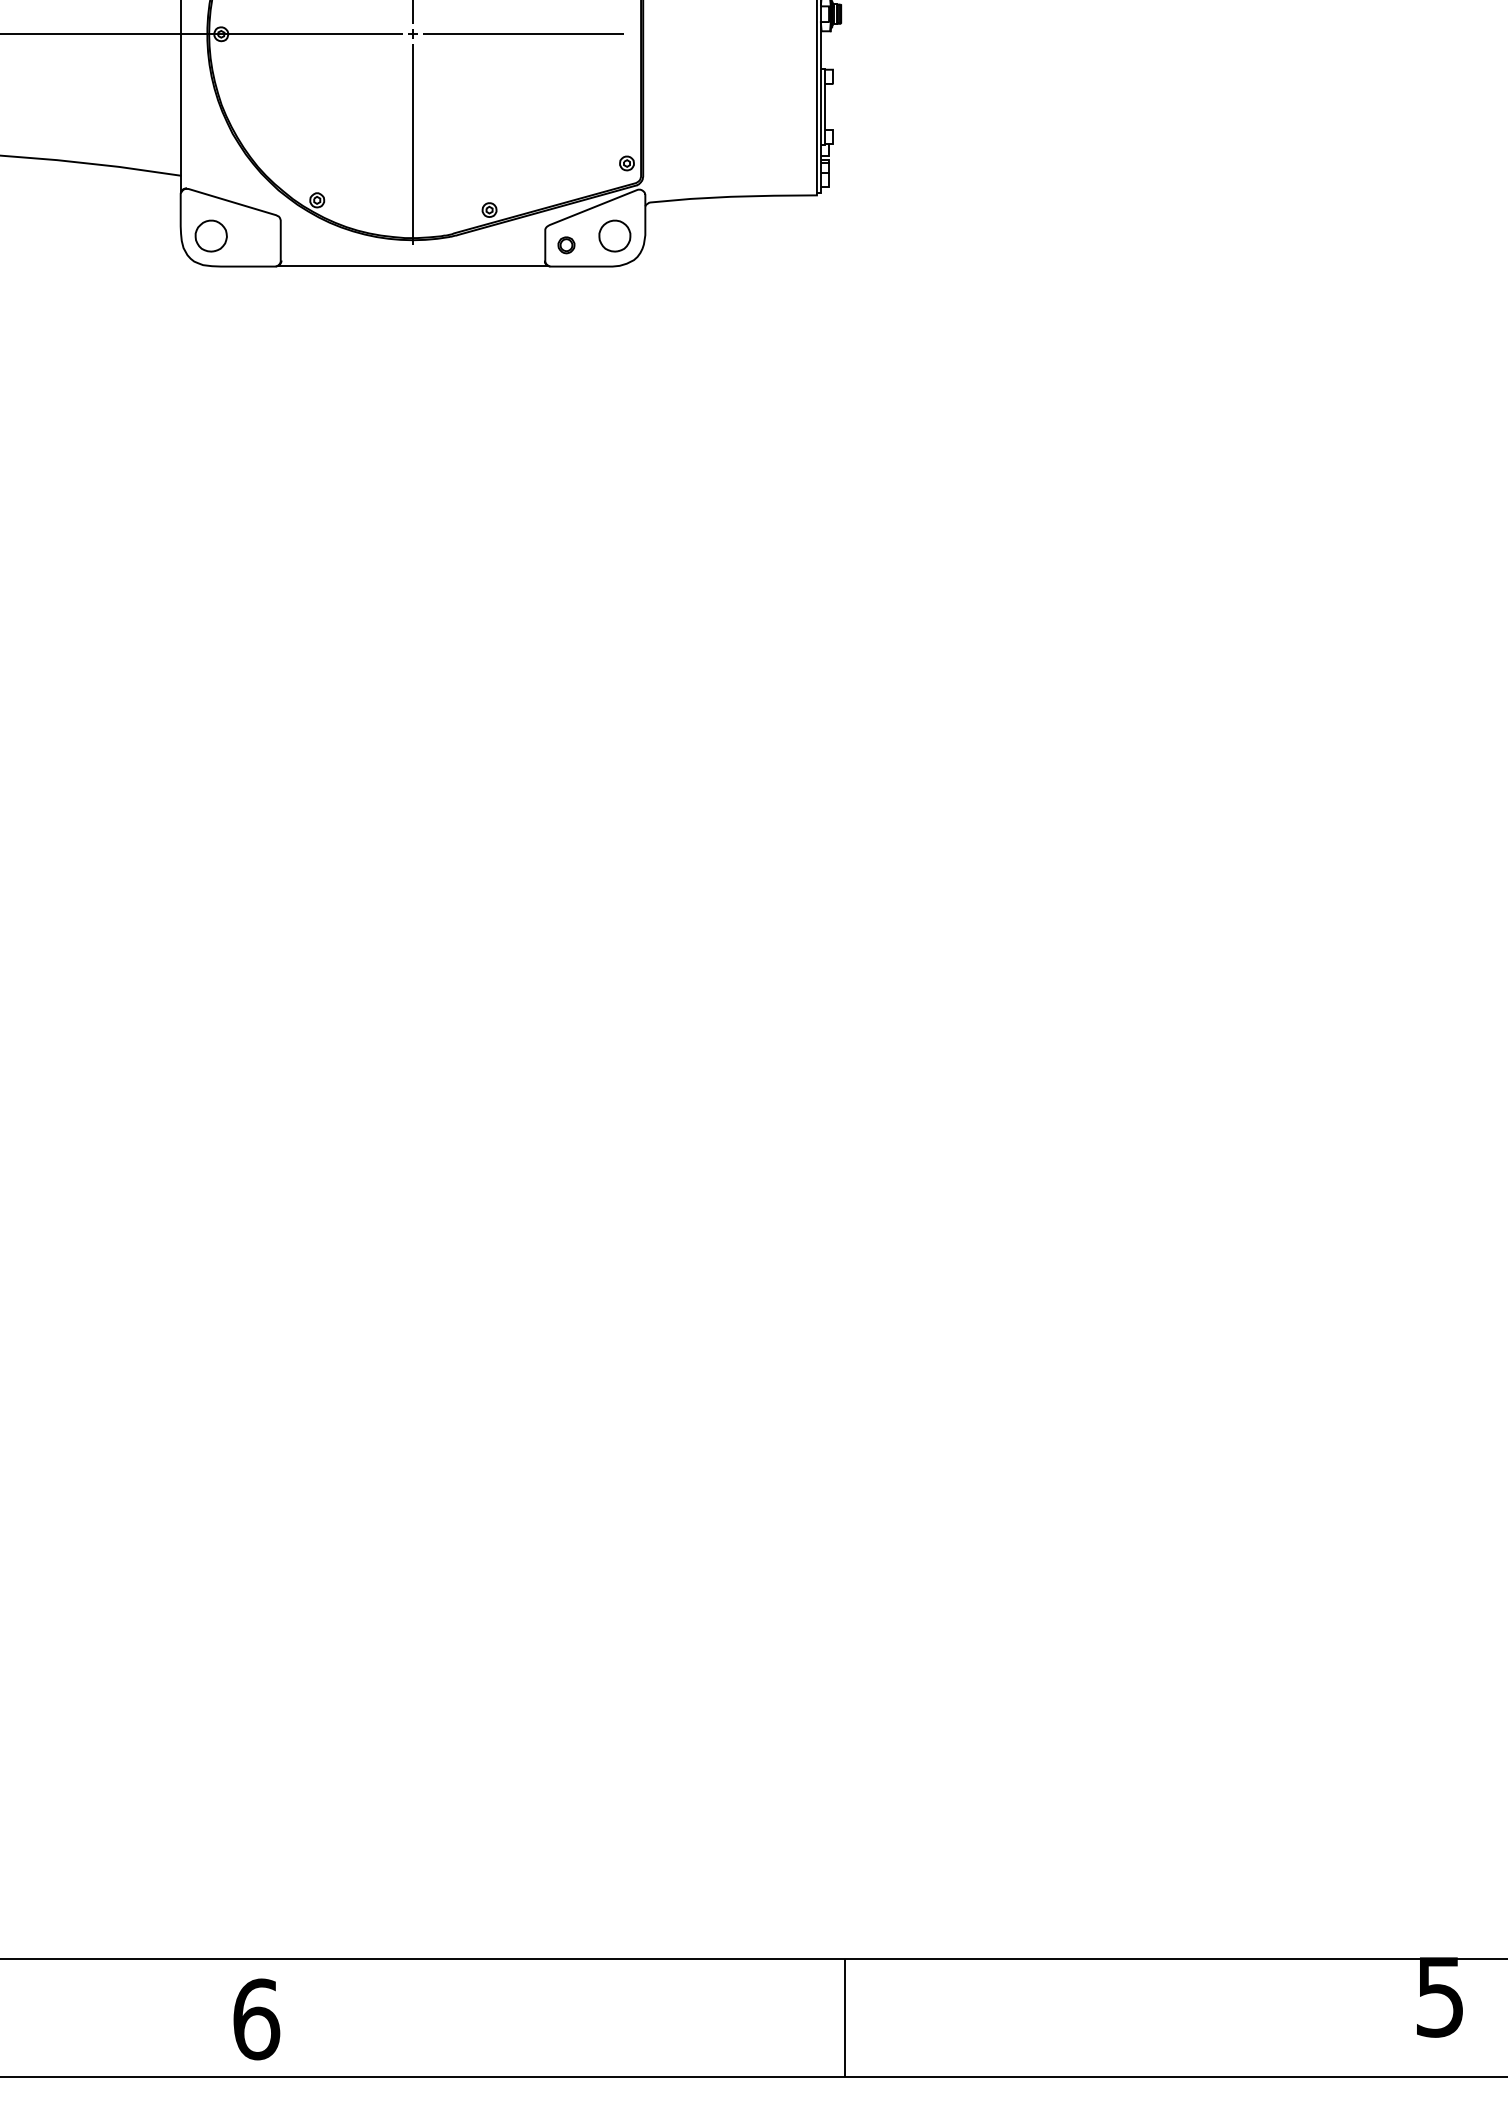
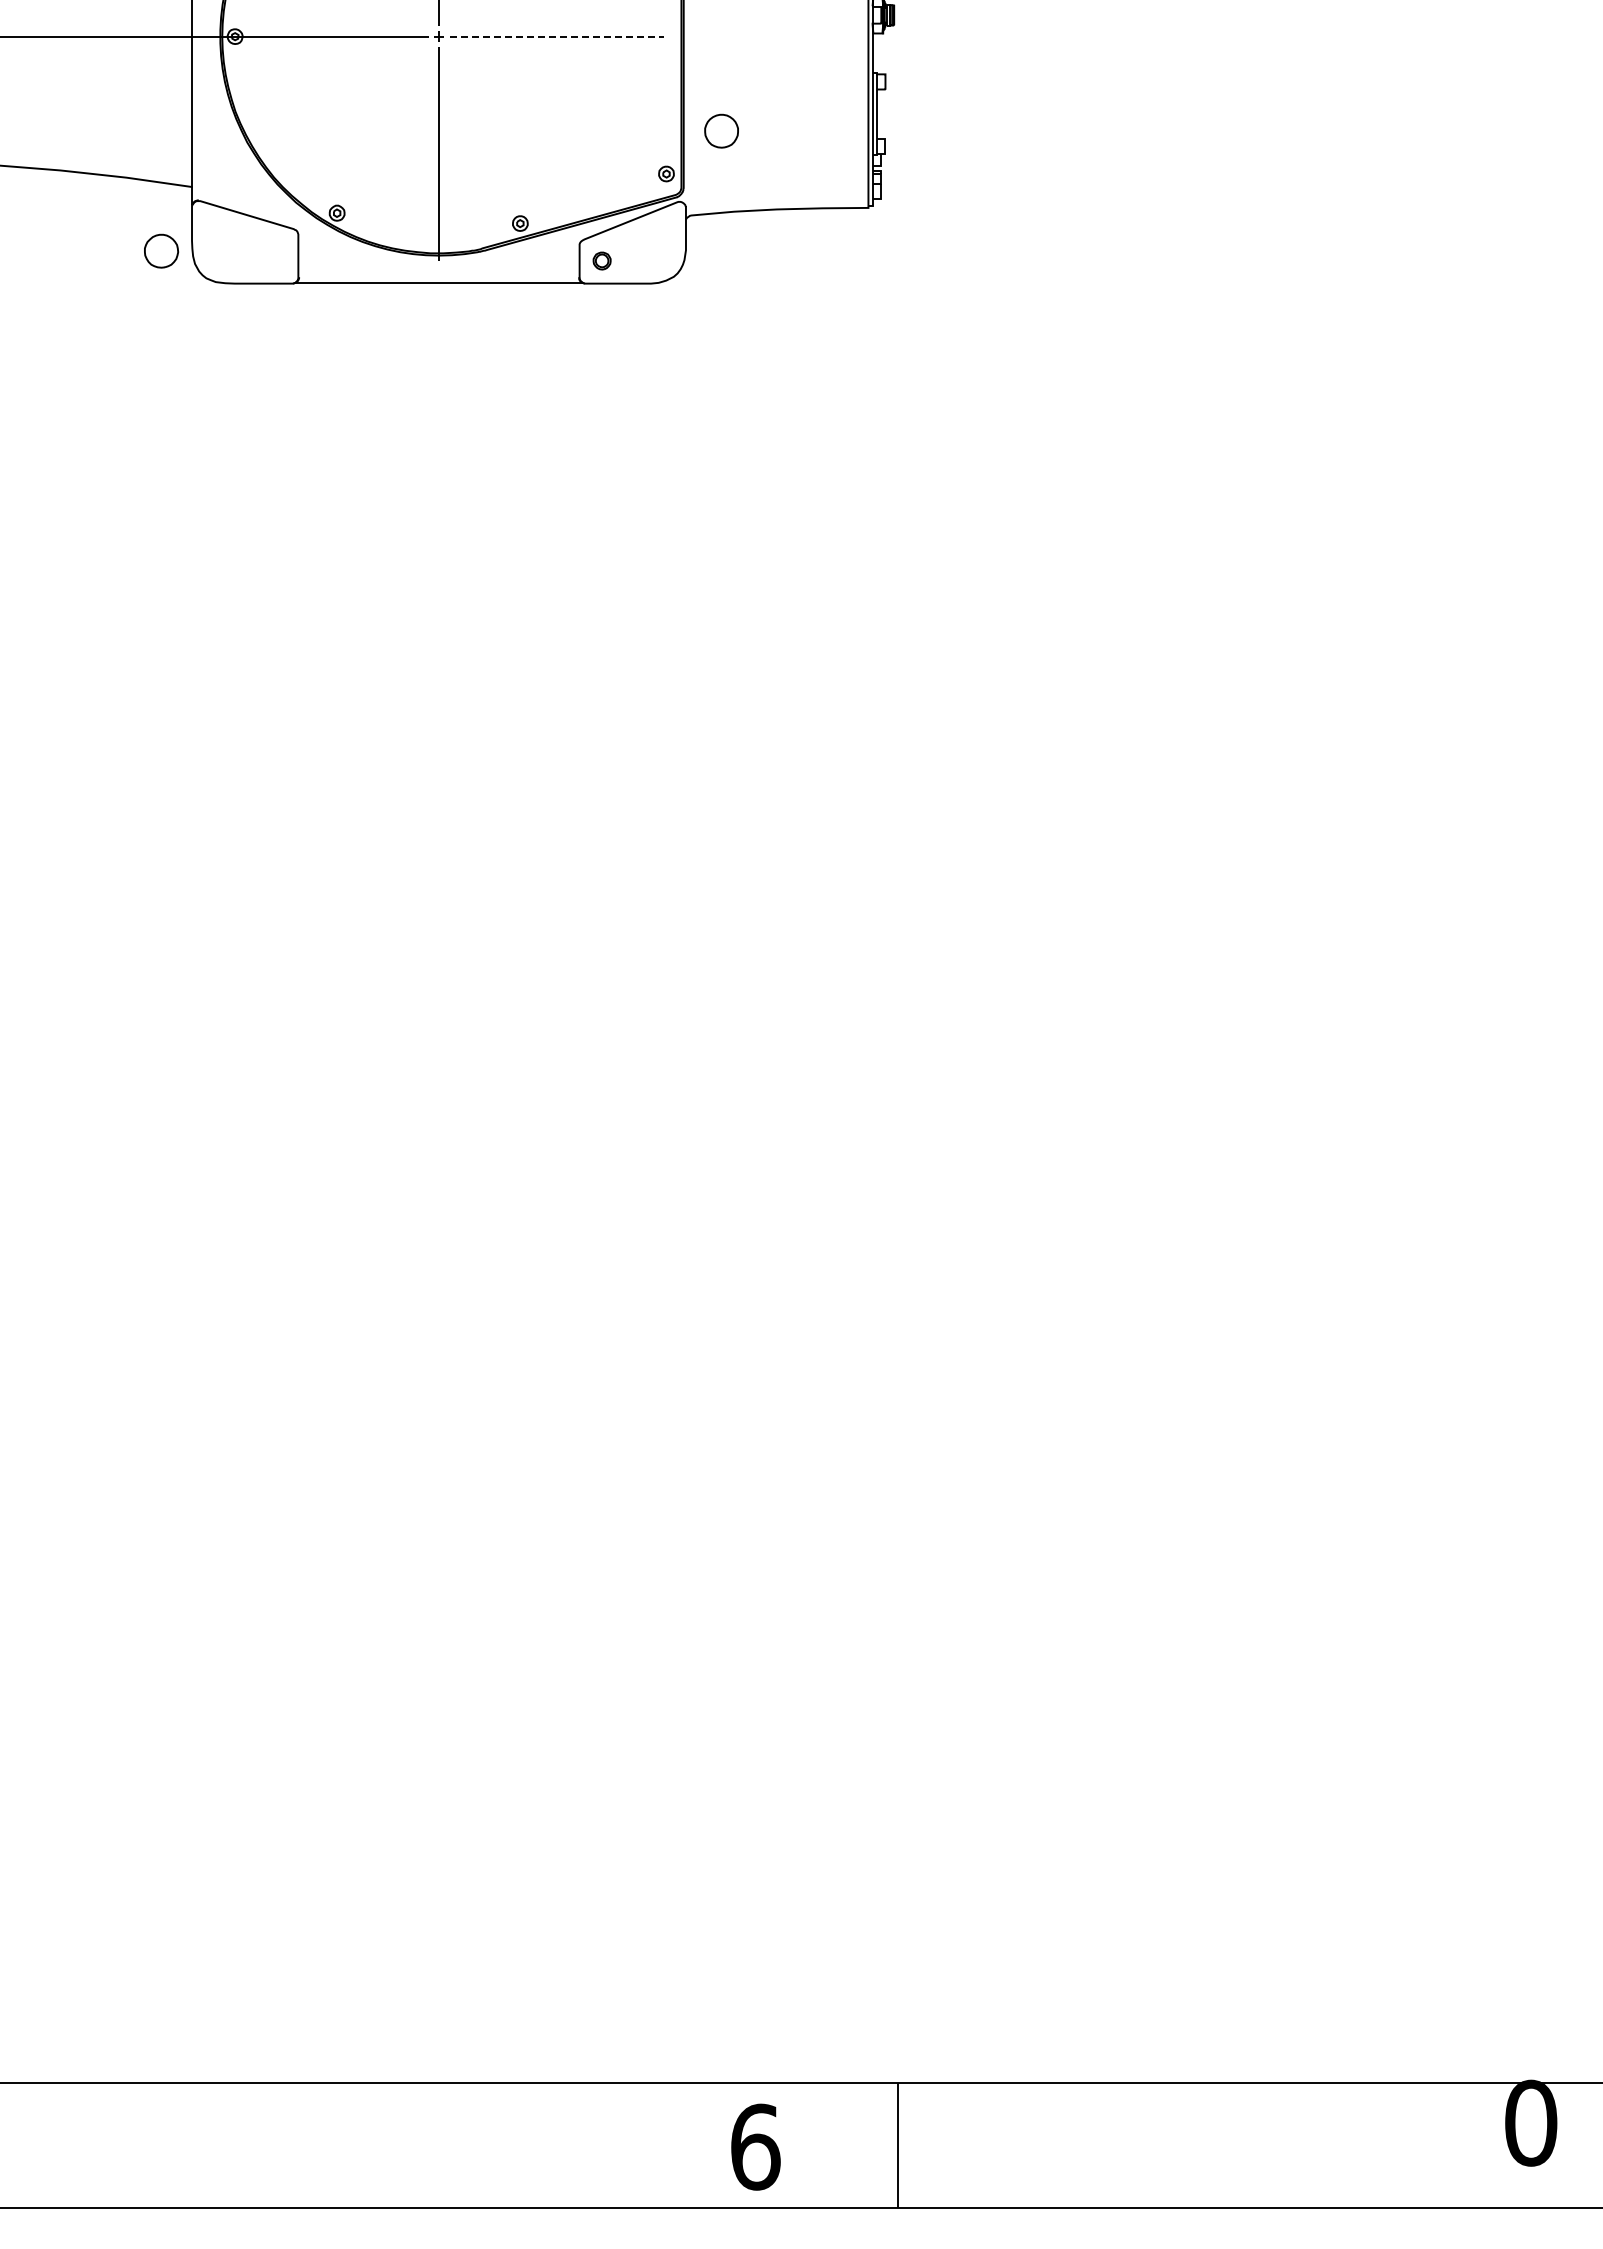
line: (523, 34) -> (556, 36), solid -> dashed
part: (211, 235) -> (161, 250), moved
part: (614, 235) -> (721, 130), moved
text: (1440, 1996) -> (1531, 2122), 5 -> 0
text: (256, 2018) -> (755, 2146), moved

